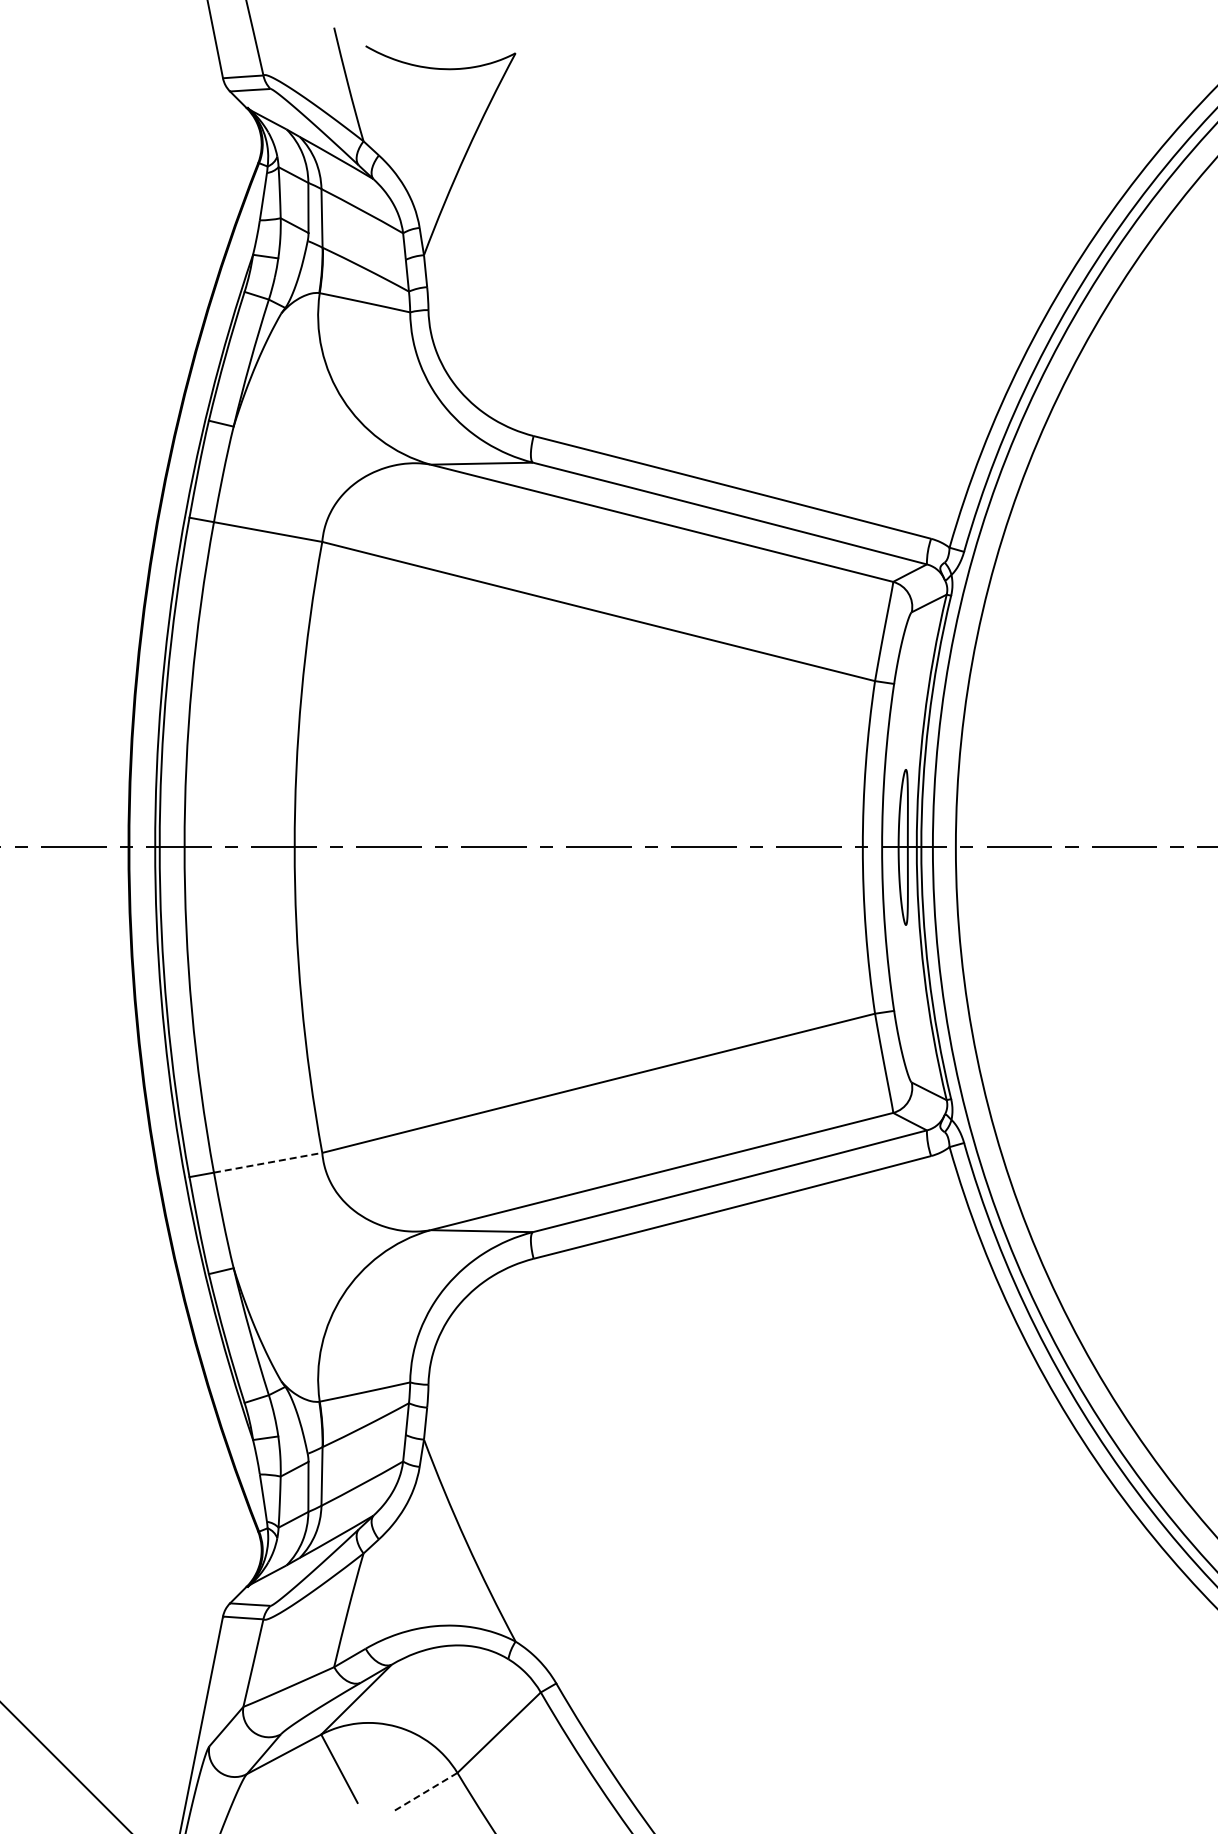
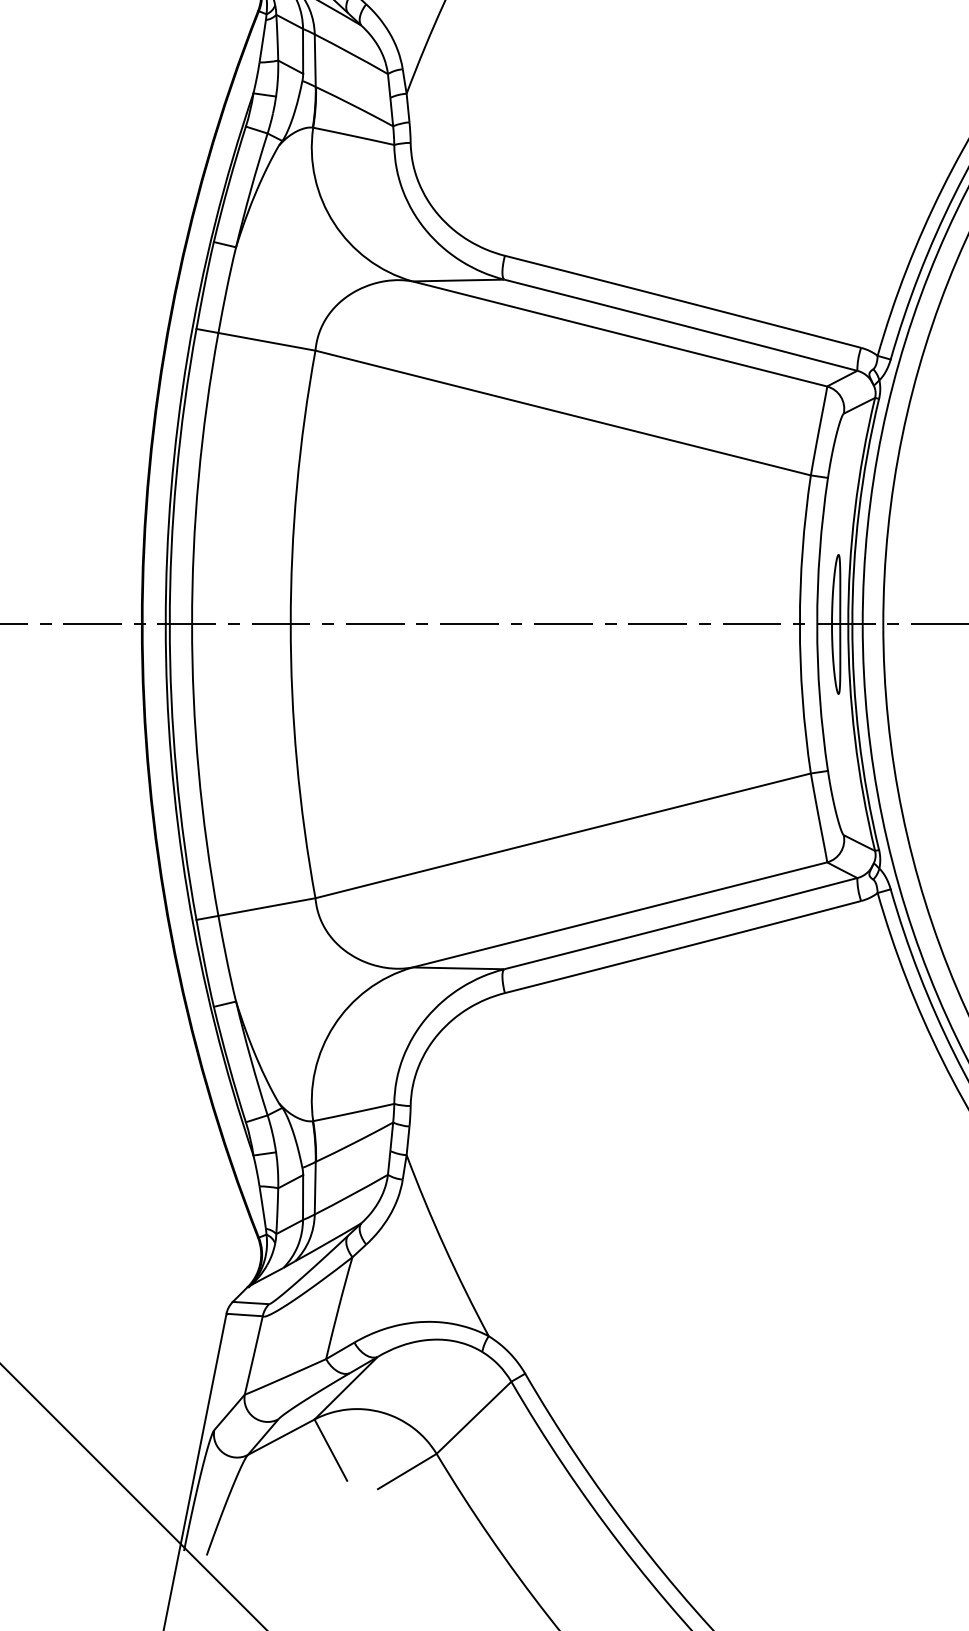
line: (268, 1162) -> (267, 906), dashed -> solid
line: (424, 1792) -> (407, 1471), dashed -> solid

